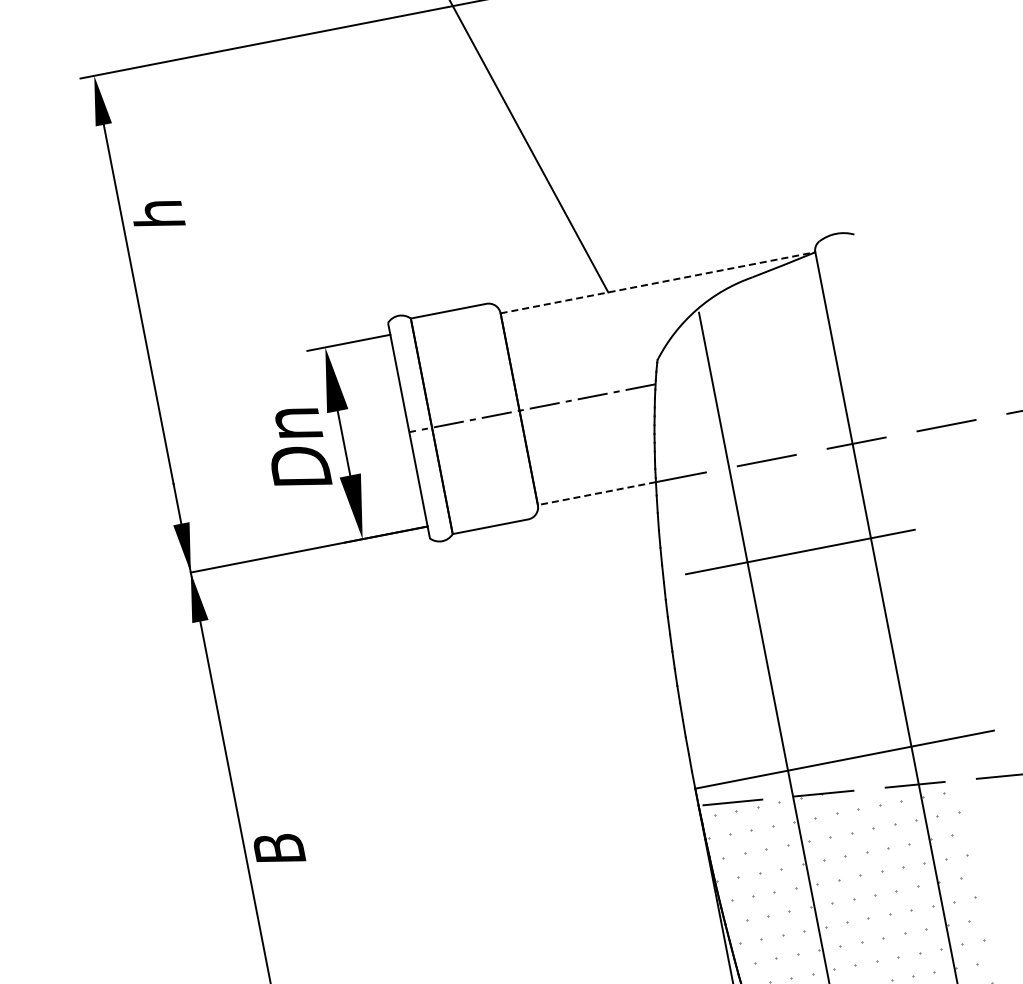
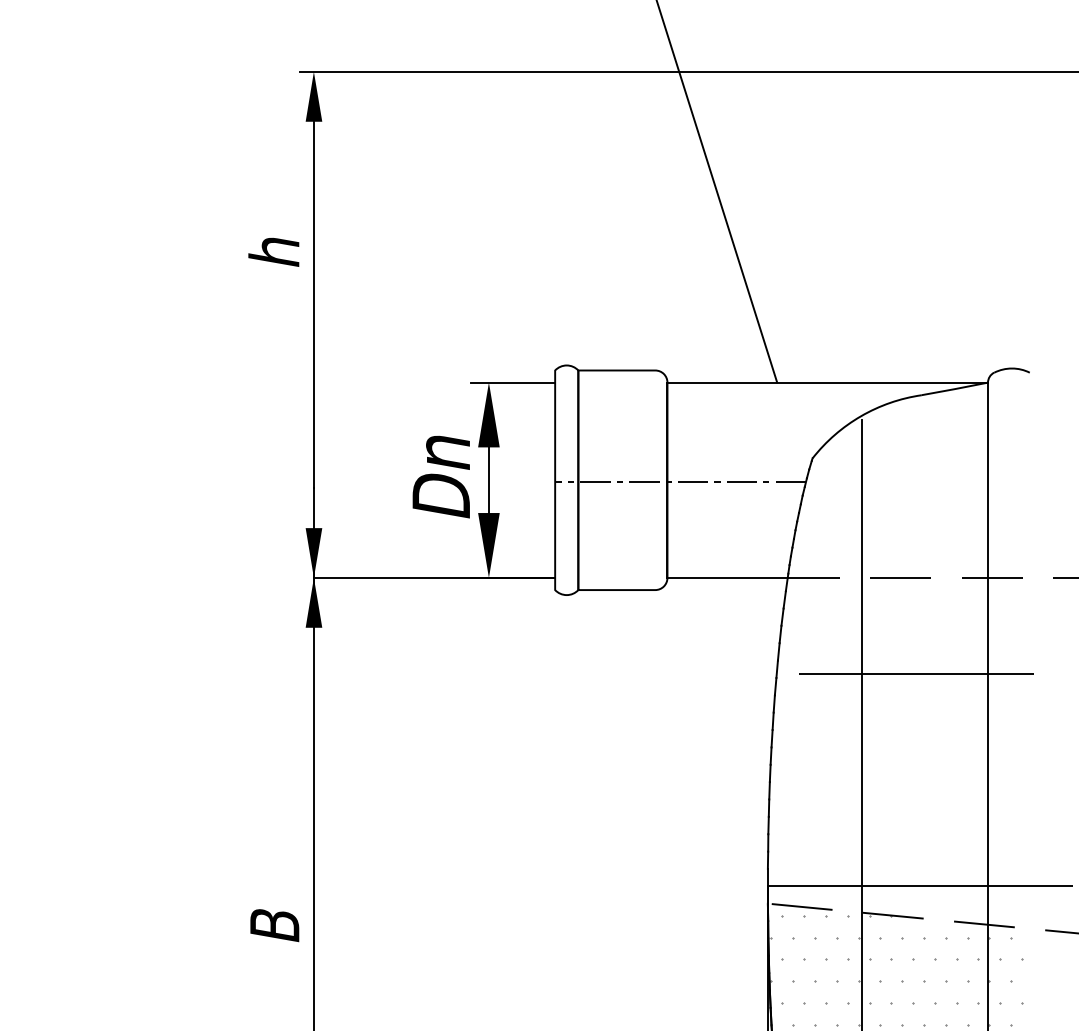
text: (157, 214) -> (273, 251), moved
line: (658, 282) -> (828, 382), dashed -> solid
line: (596, 493) -> (727, 577), dashed -> solid
text: (278, 849) -> (274, 925), moved

